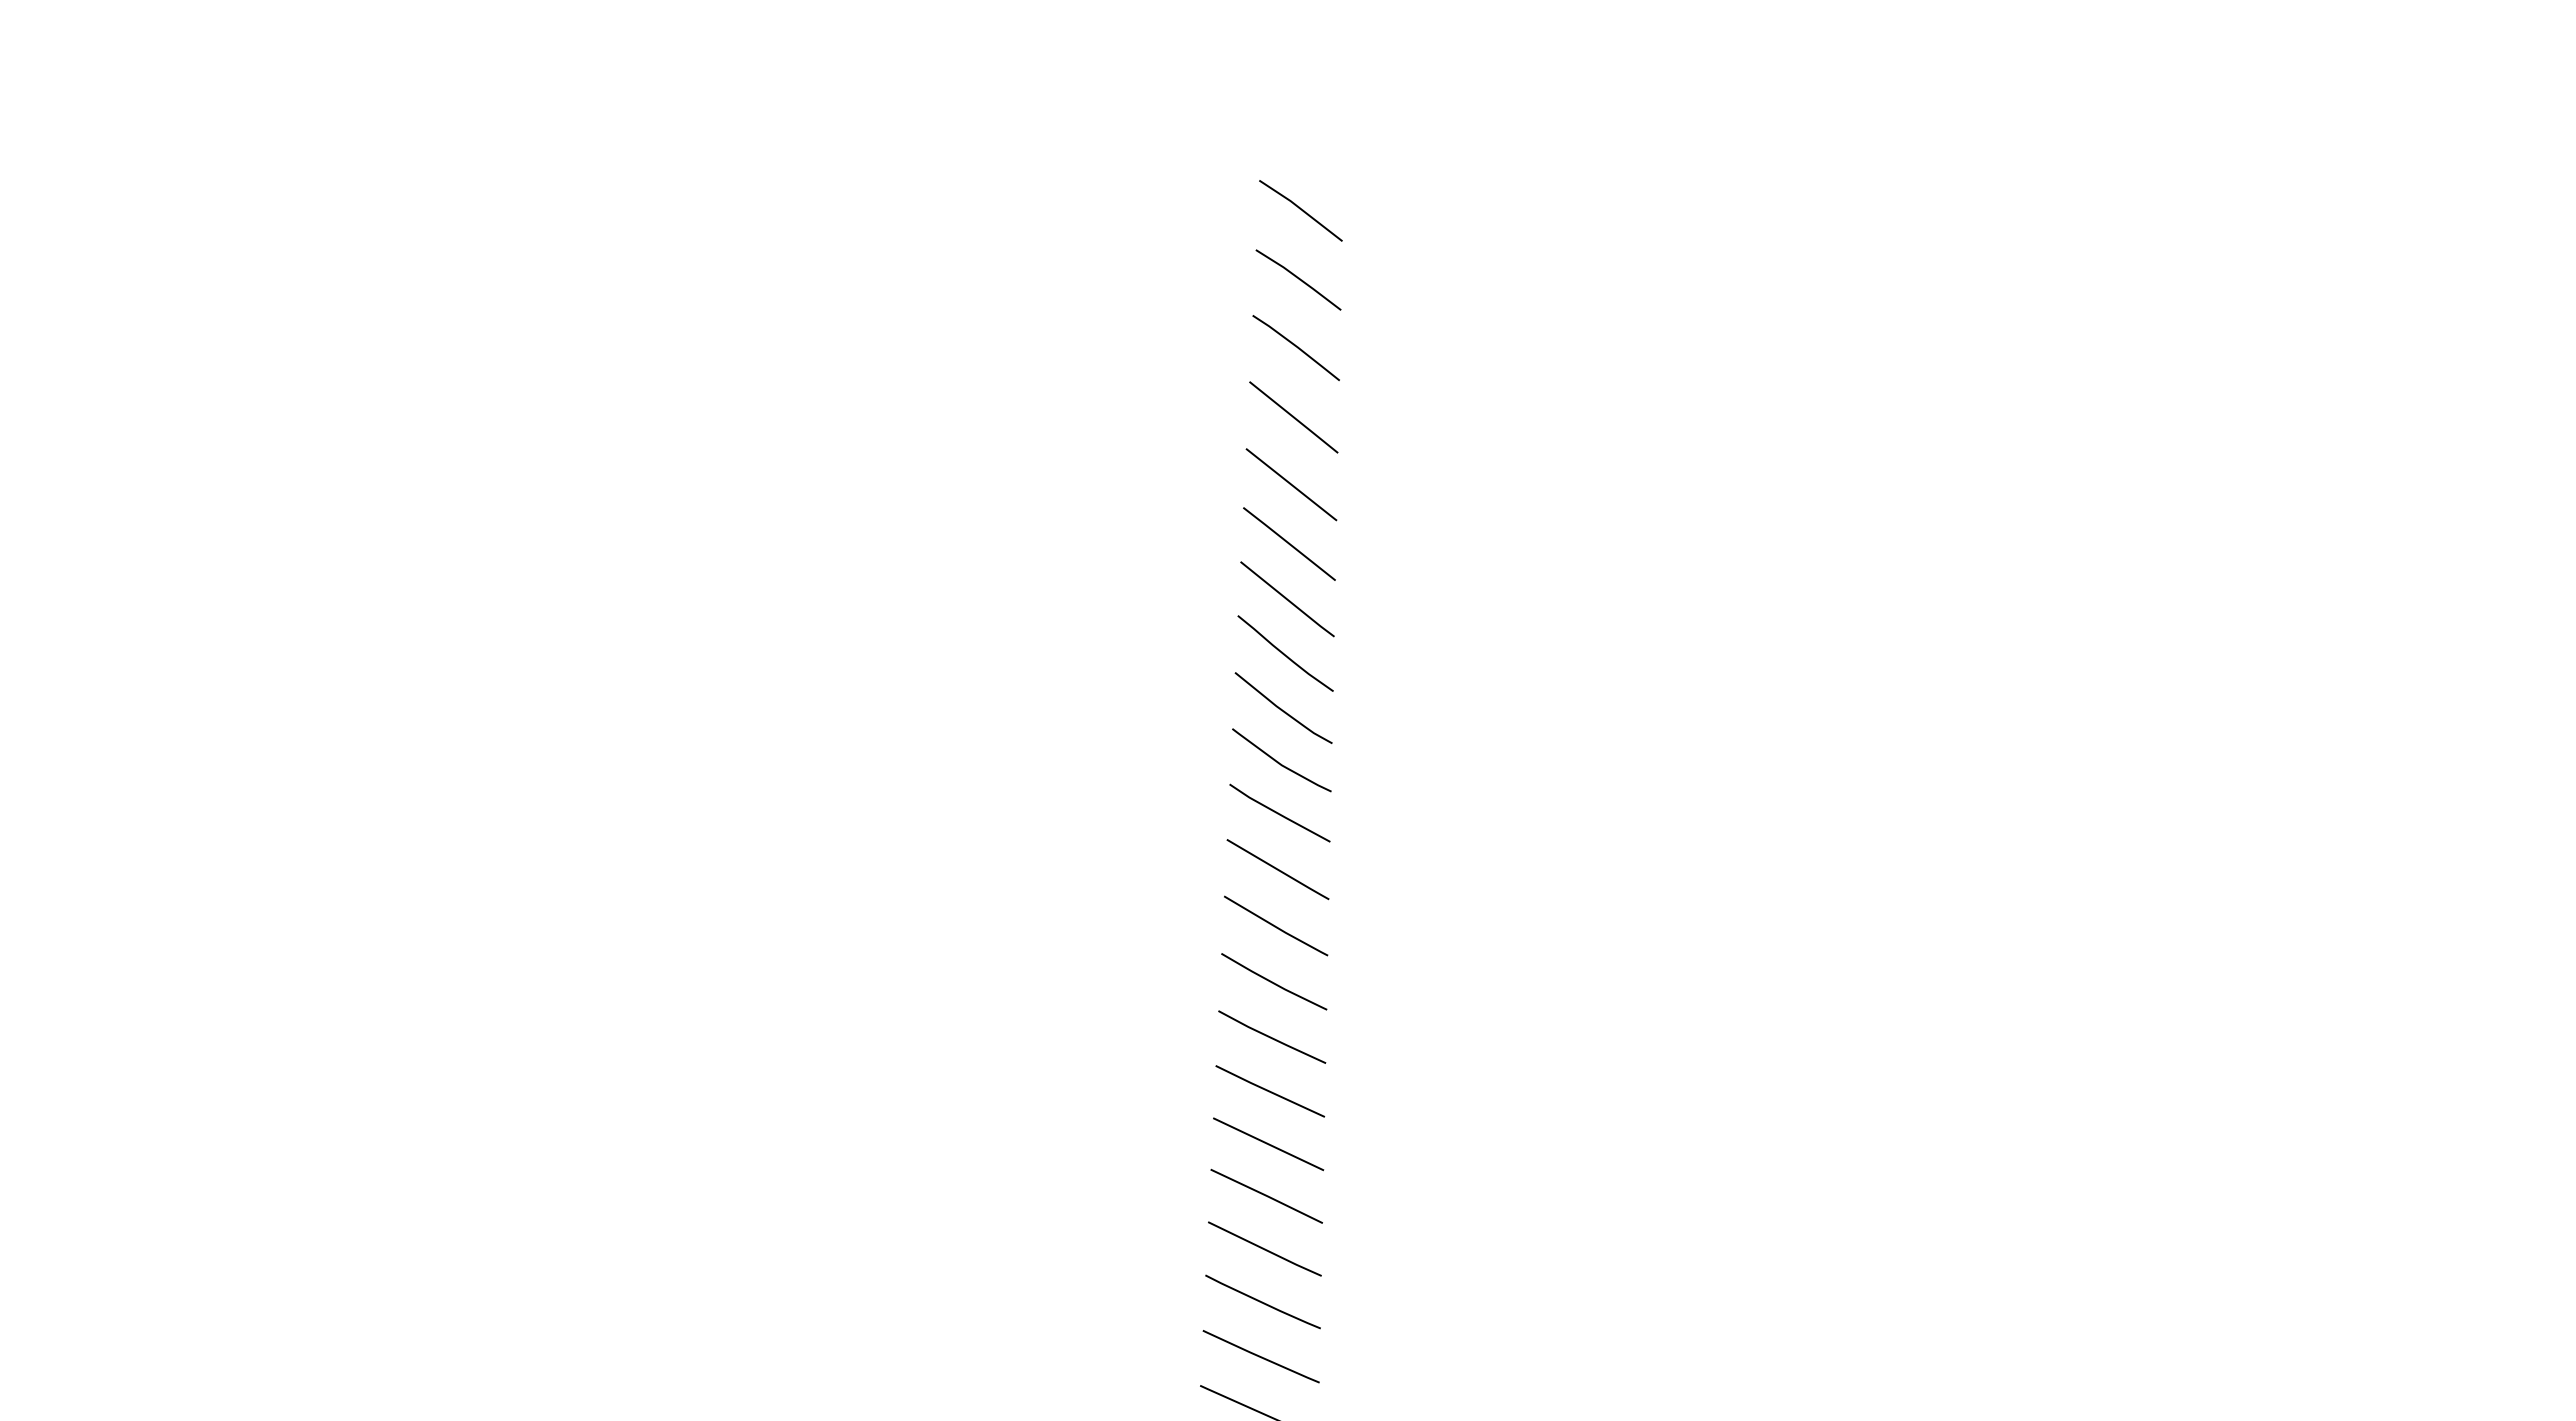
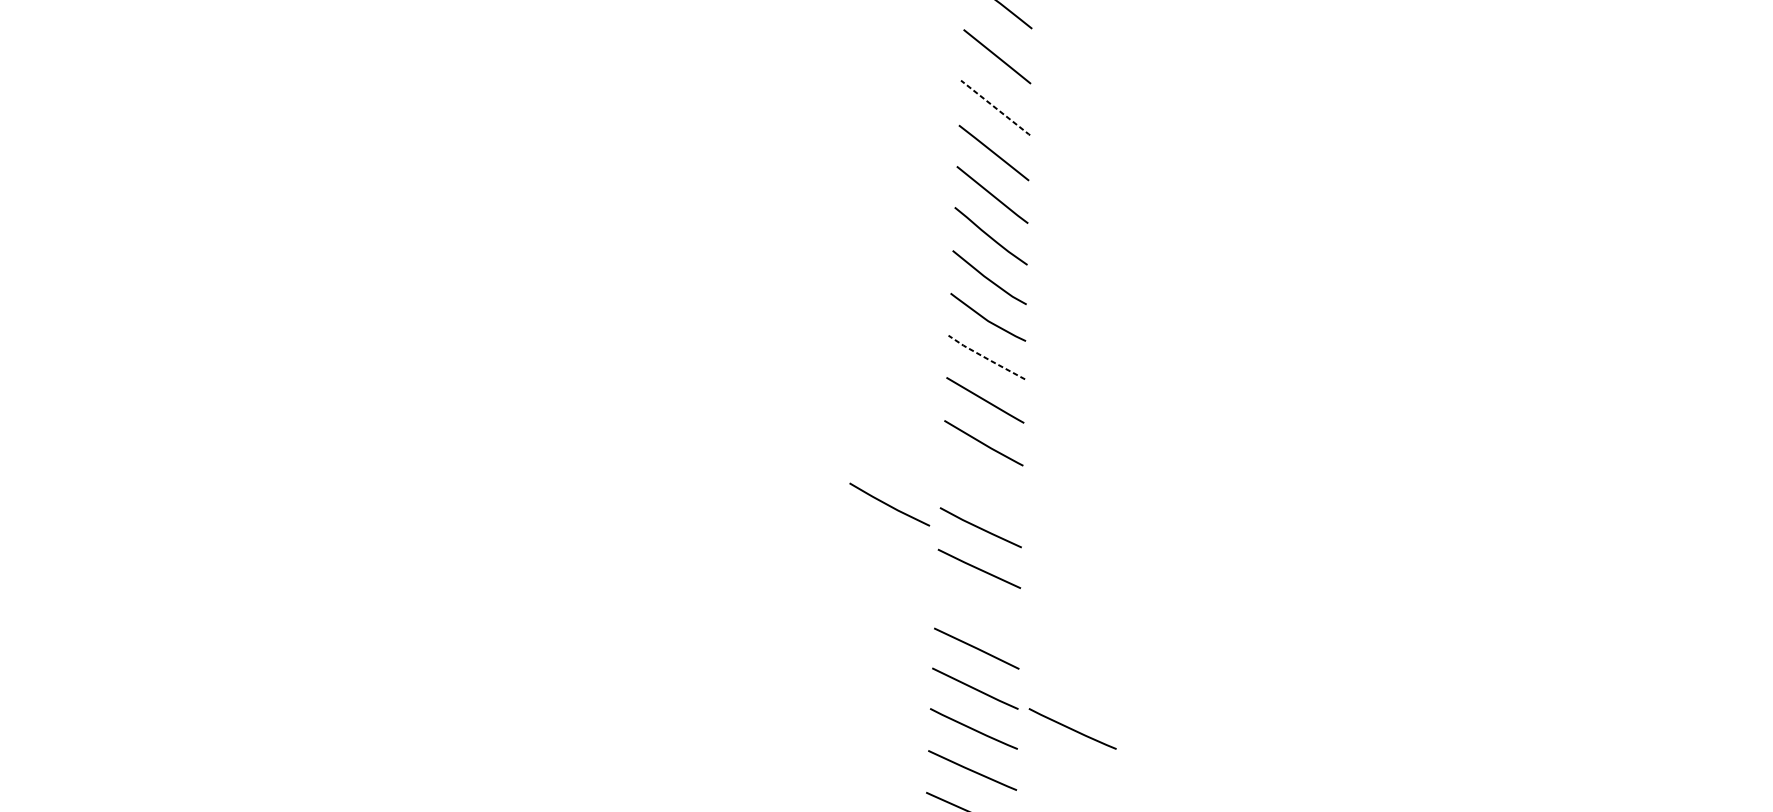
line: (1292, 485) -> (996, 108), solid -> dashed
line: (1278, 813) -> (985, 357), solid -> dashed
curve: (1274, 982) -> (889, 505), moved
line: (1268, 1144) -> (978, 609), removed
line: (1392, 1301) -> (1072, 728), added

